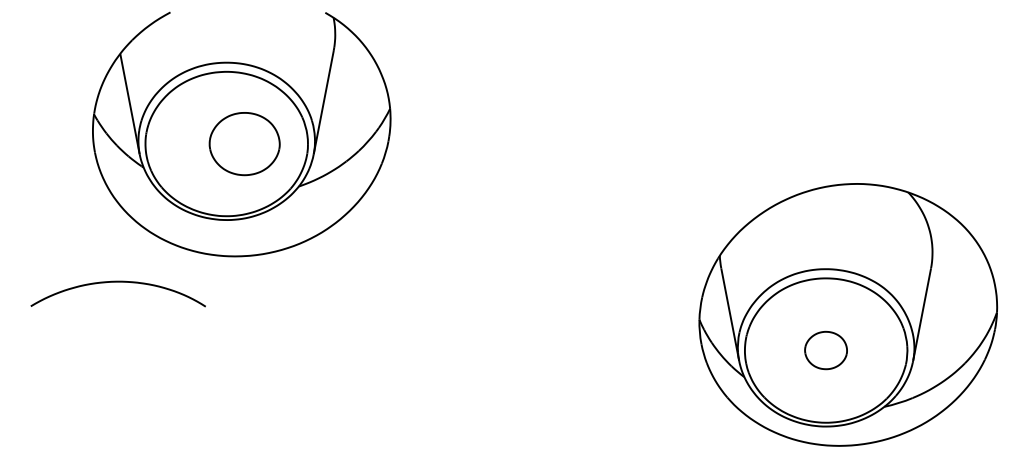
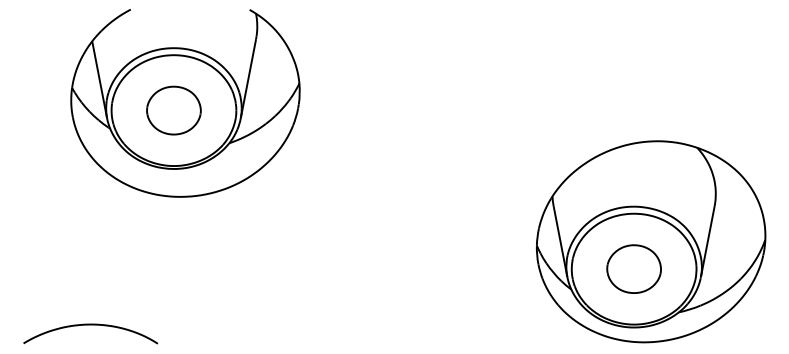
part: (244, 144) -> (173, 110), moved
curve: (117, 282) -> (90, 325), moved
part: (825, 350) -> (633, 269), size x1.67

